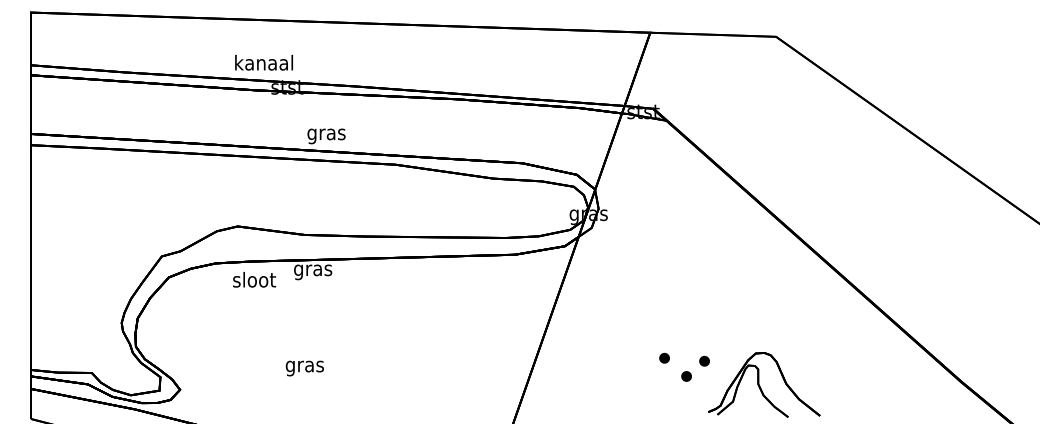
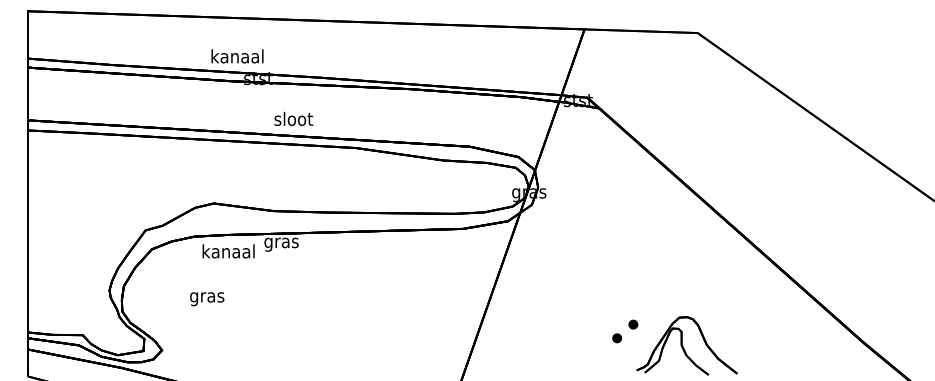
text: (326, 134) -> (293, 120), gras -> sloot
text: (254, 279) -> (228, 251), sloot -> kanaal
part: (664, 357) -> (597, 321), removed
text: (305, 368) -> (207, 299), moved

